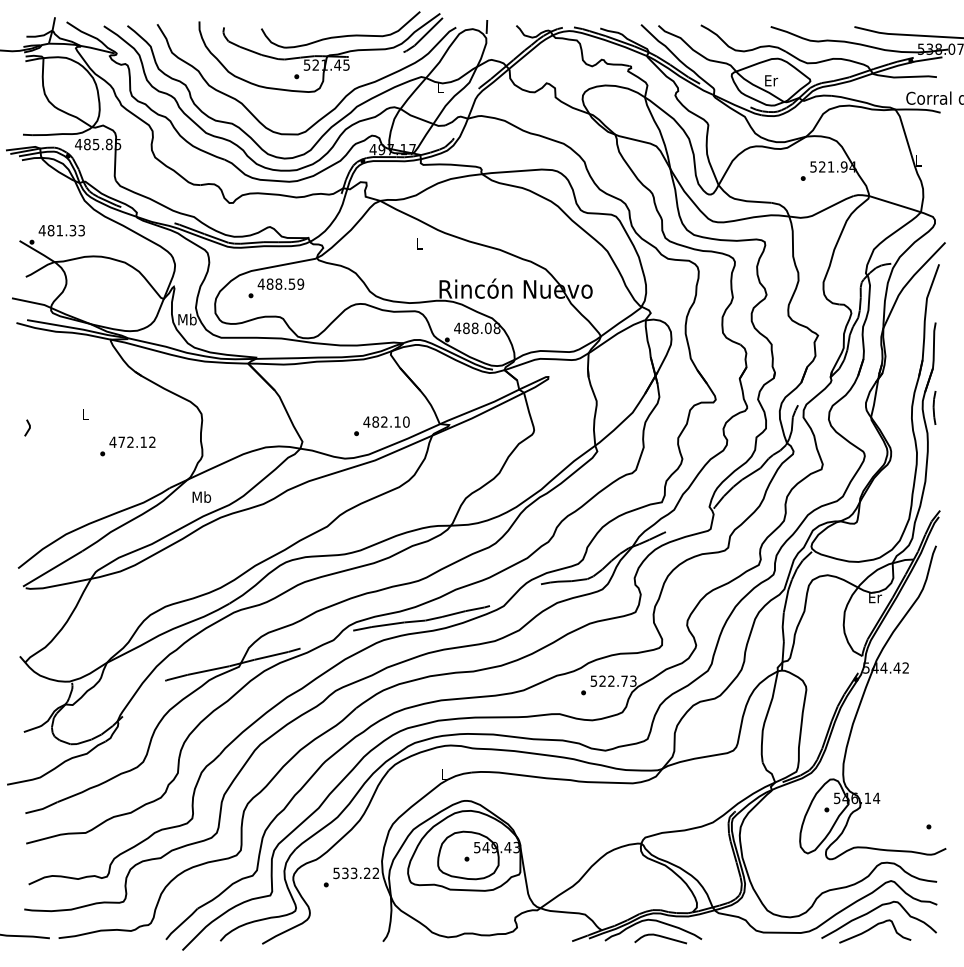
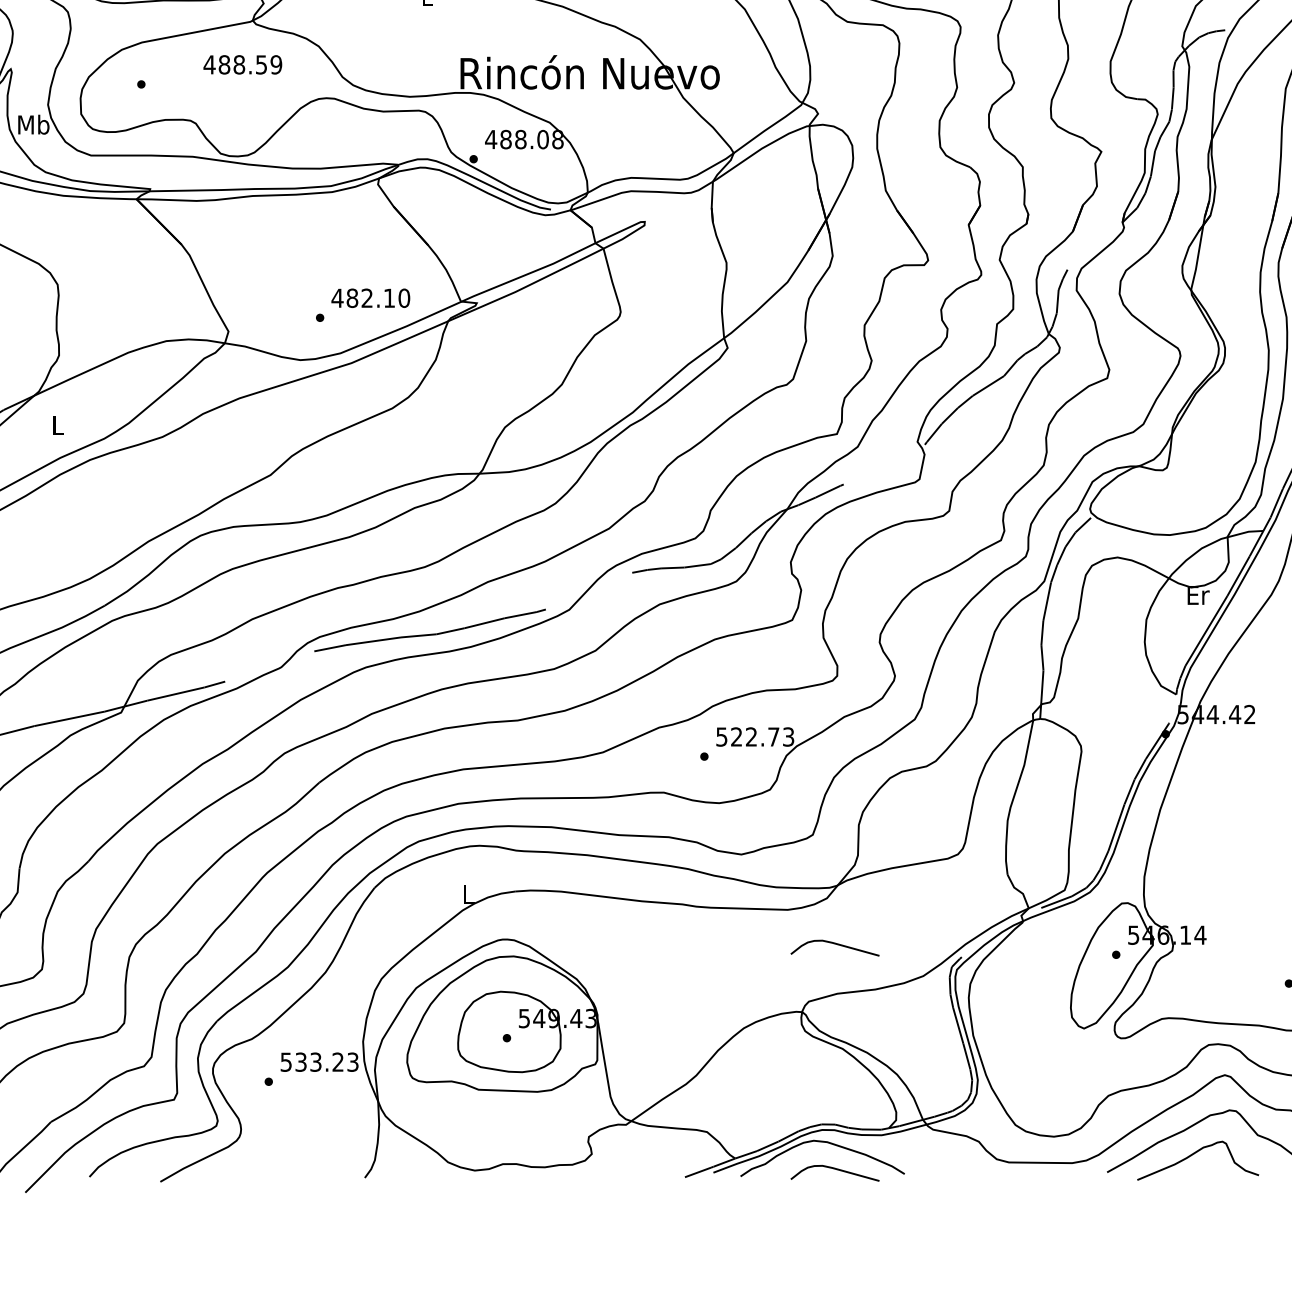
text: (280, 283) -> (242, 63), moved
text: (201, 496) -> (57, 424), Mb -> L
curve: (660, 804) -> (834, 945), added
text: (375, 873) -> (352, 1062), 533.22 -> 533.23

